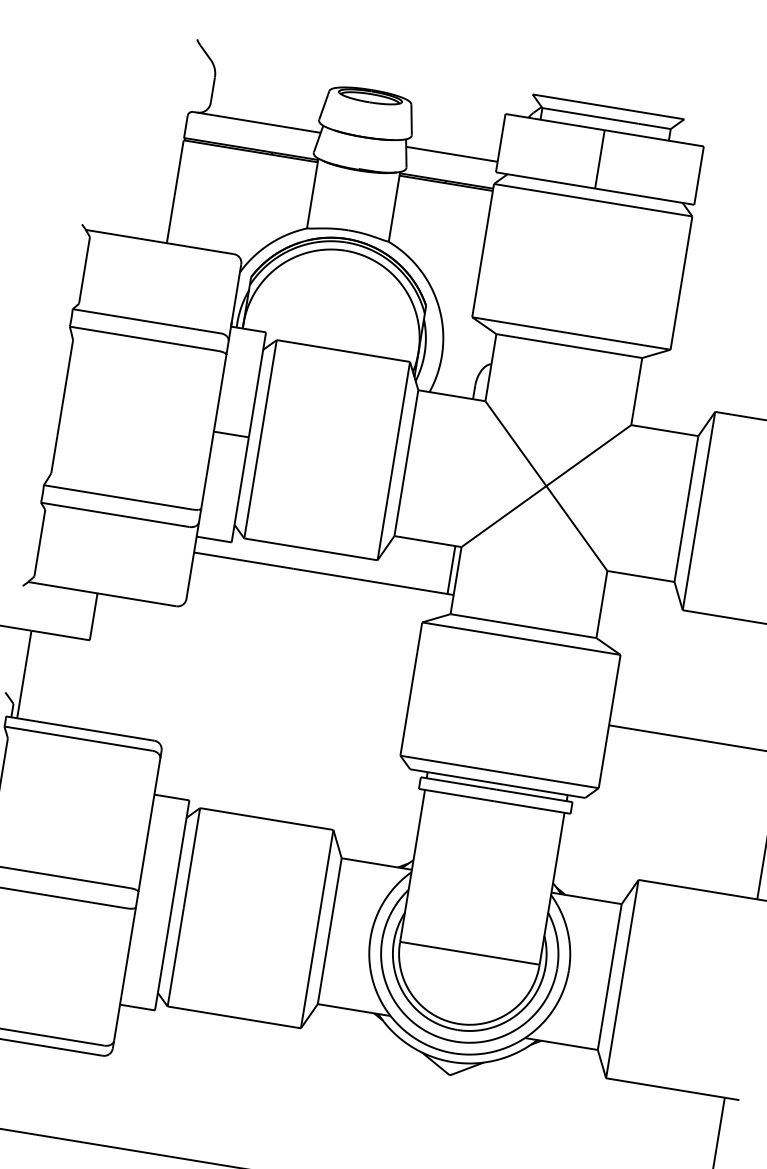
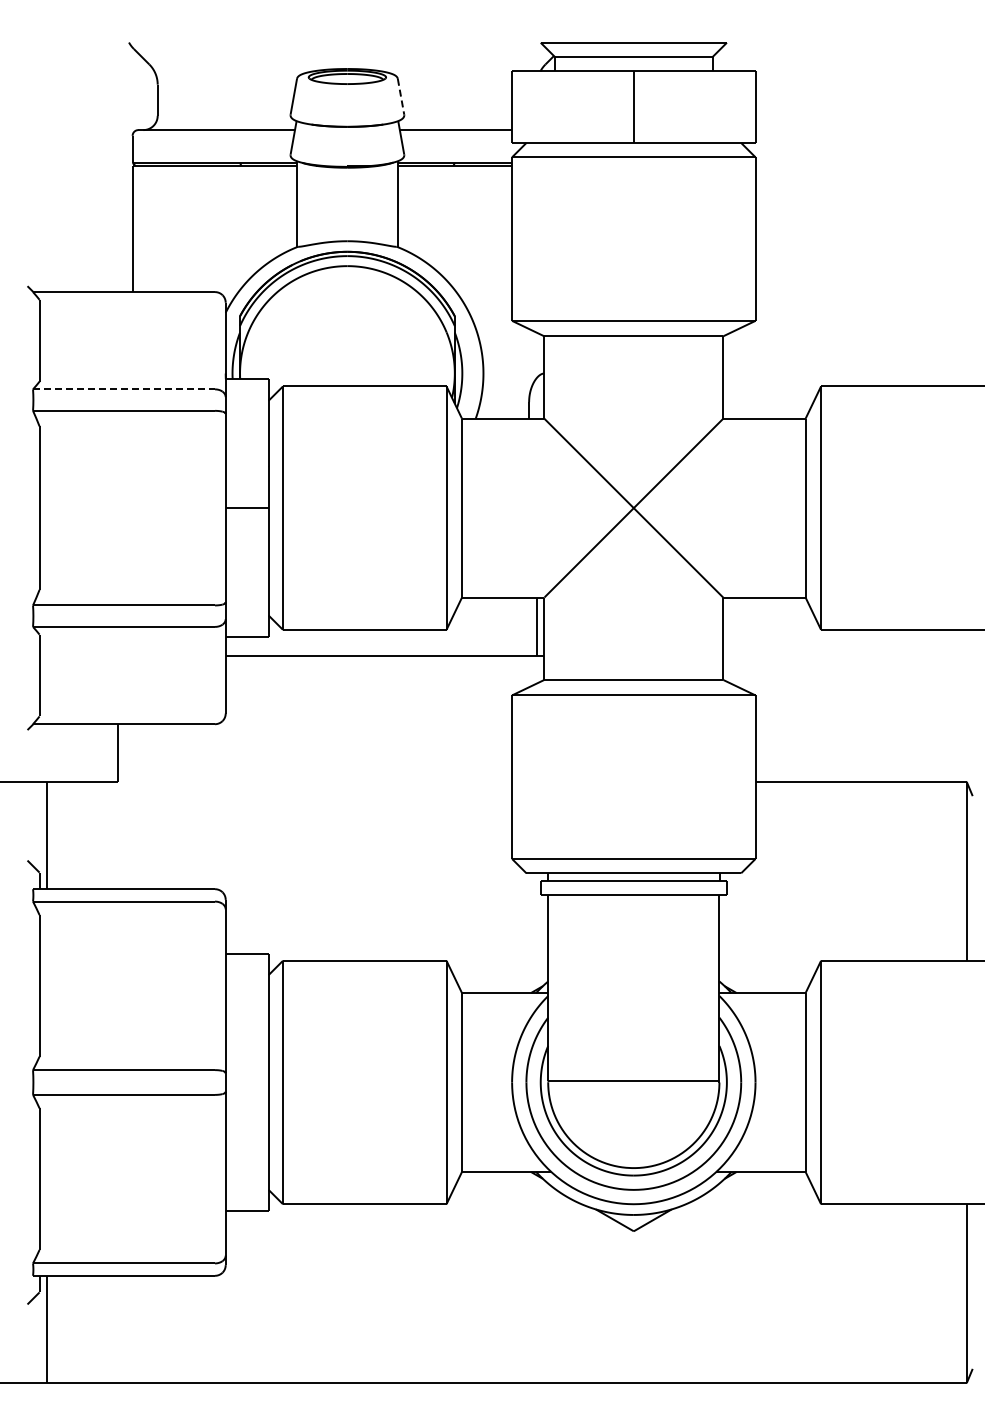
line: (411, 120) -> (401, 97), solid -> dashed
line: (147, 321) -> (124, 389), solid -> dashed

